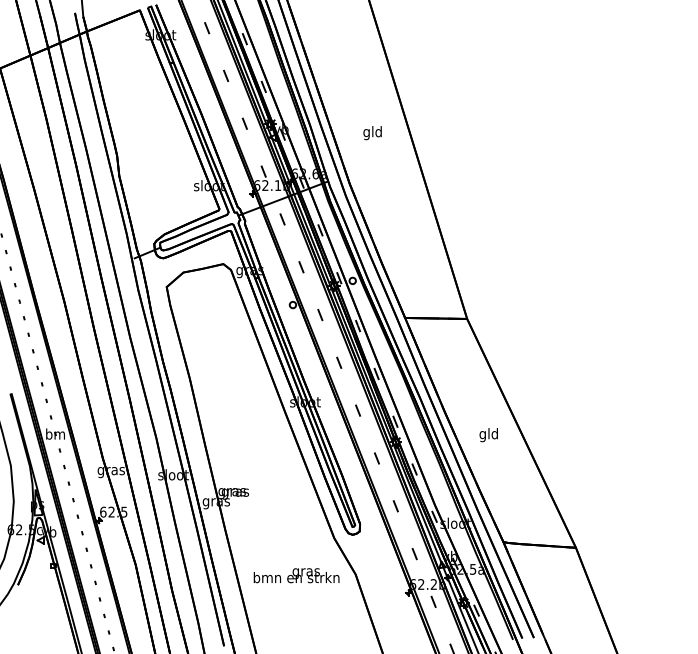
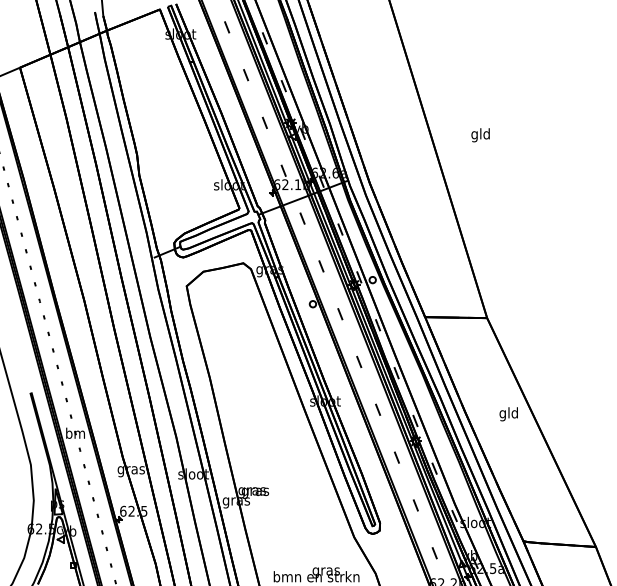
text: (372, 133) -> (480, 135), moved
text: (488, 435) -> (508, 414), moved

